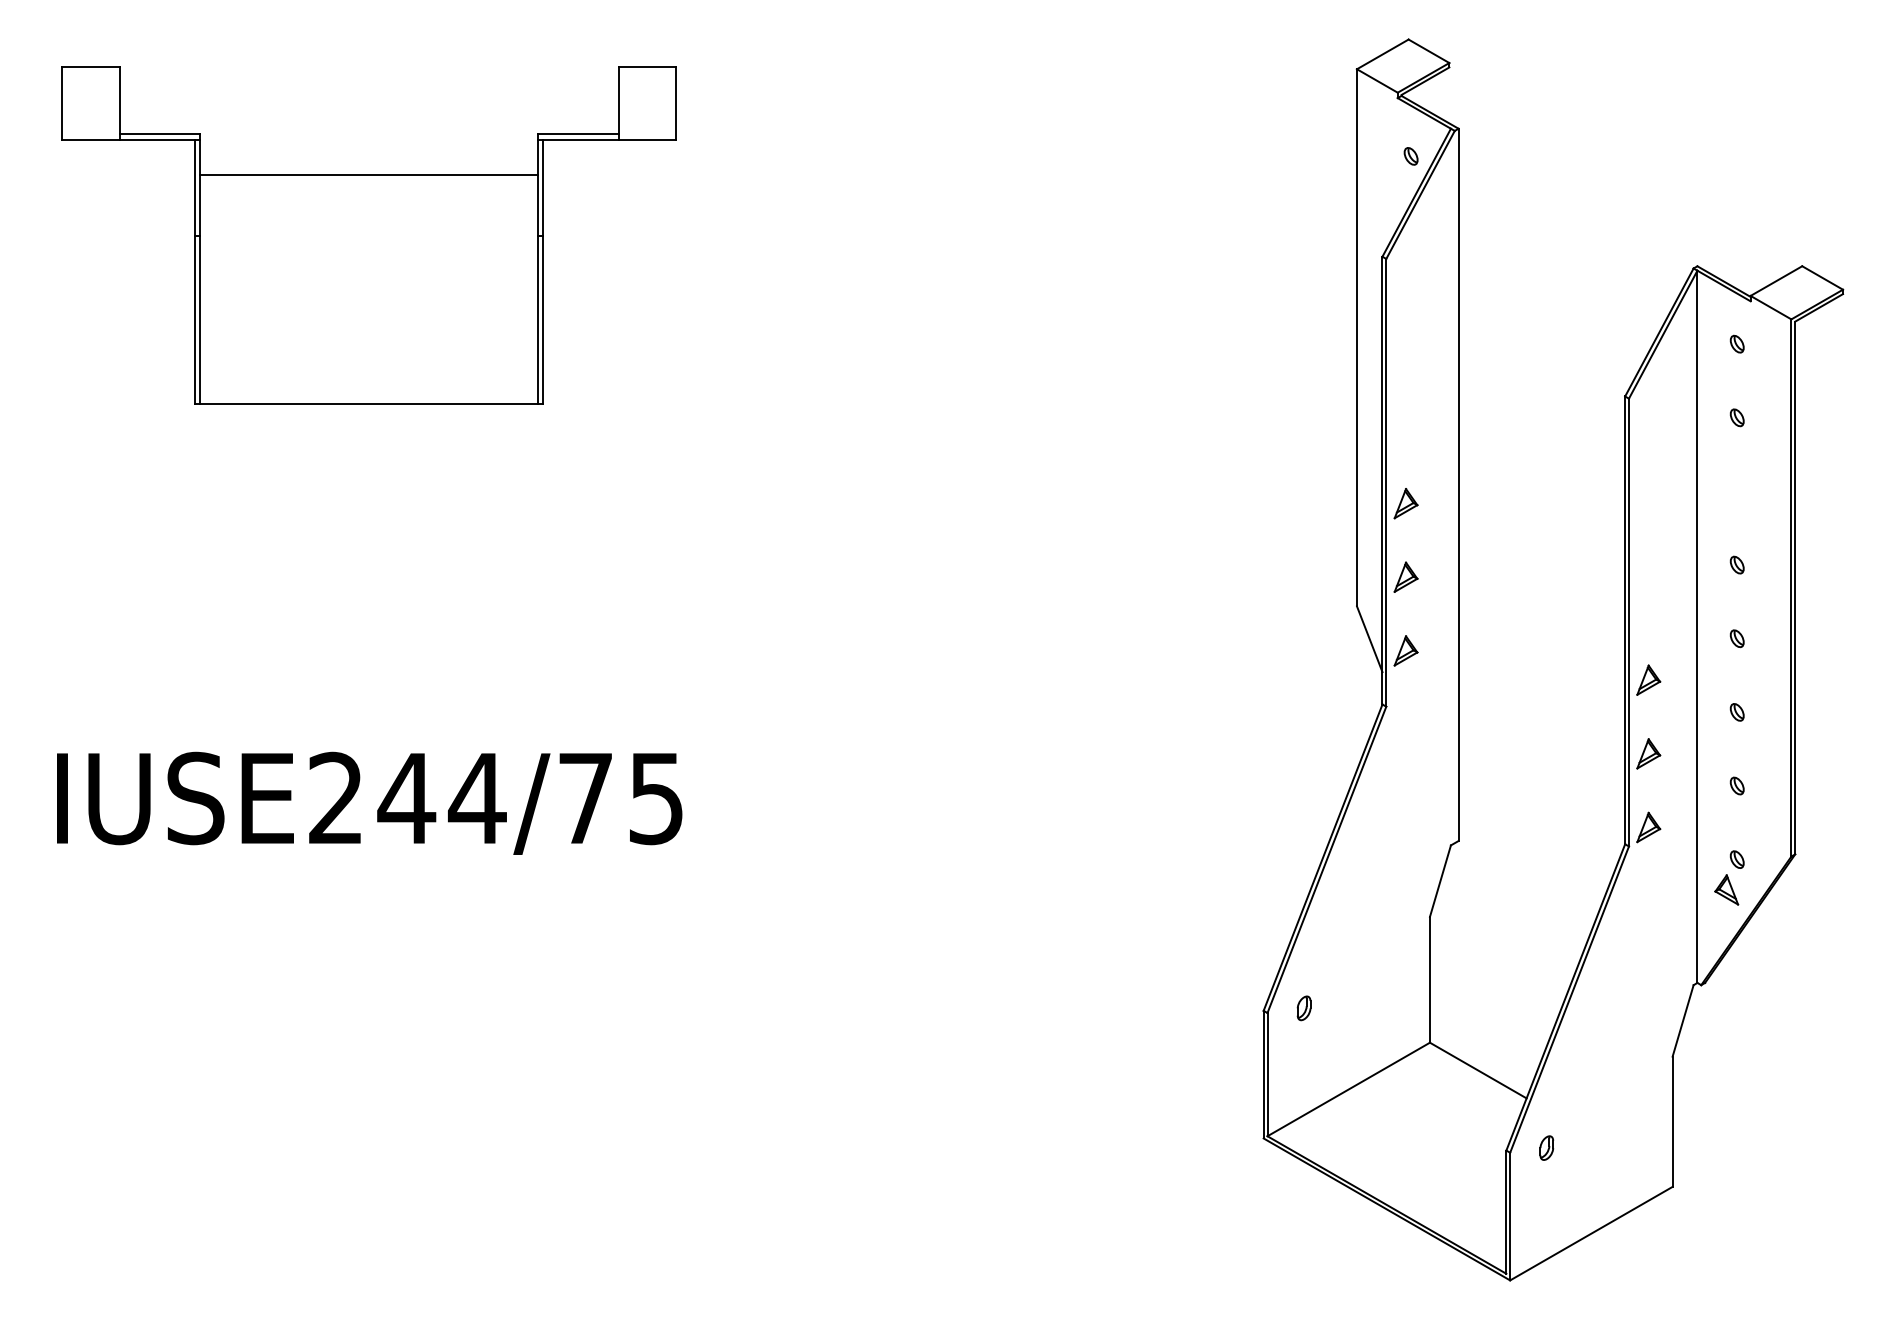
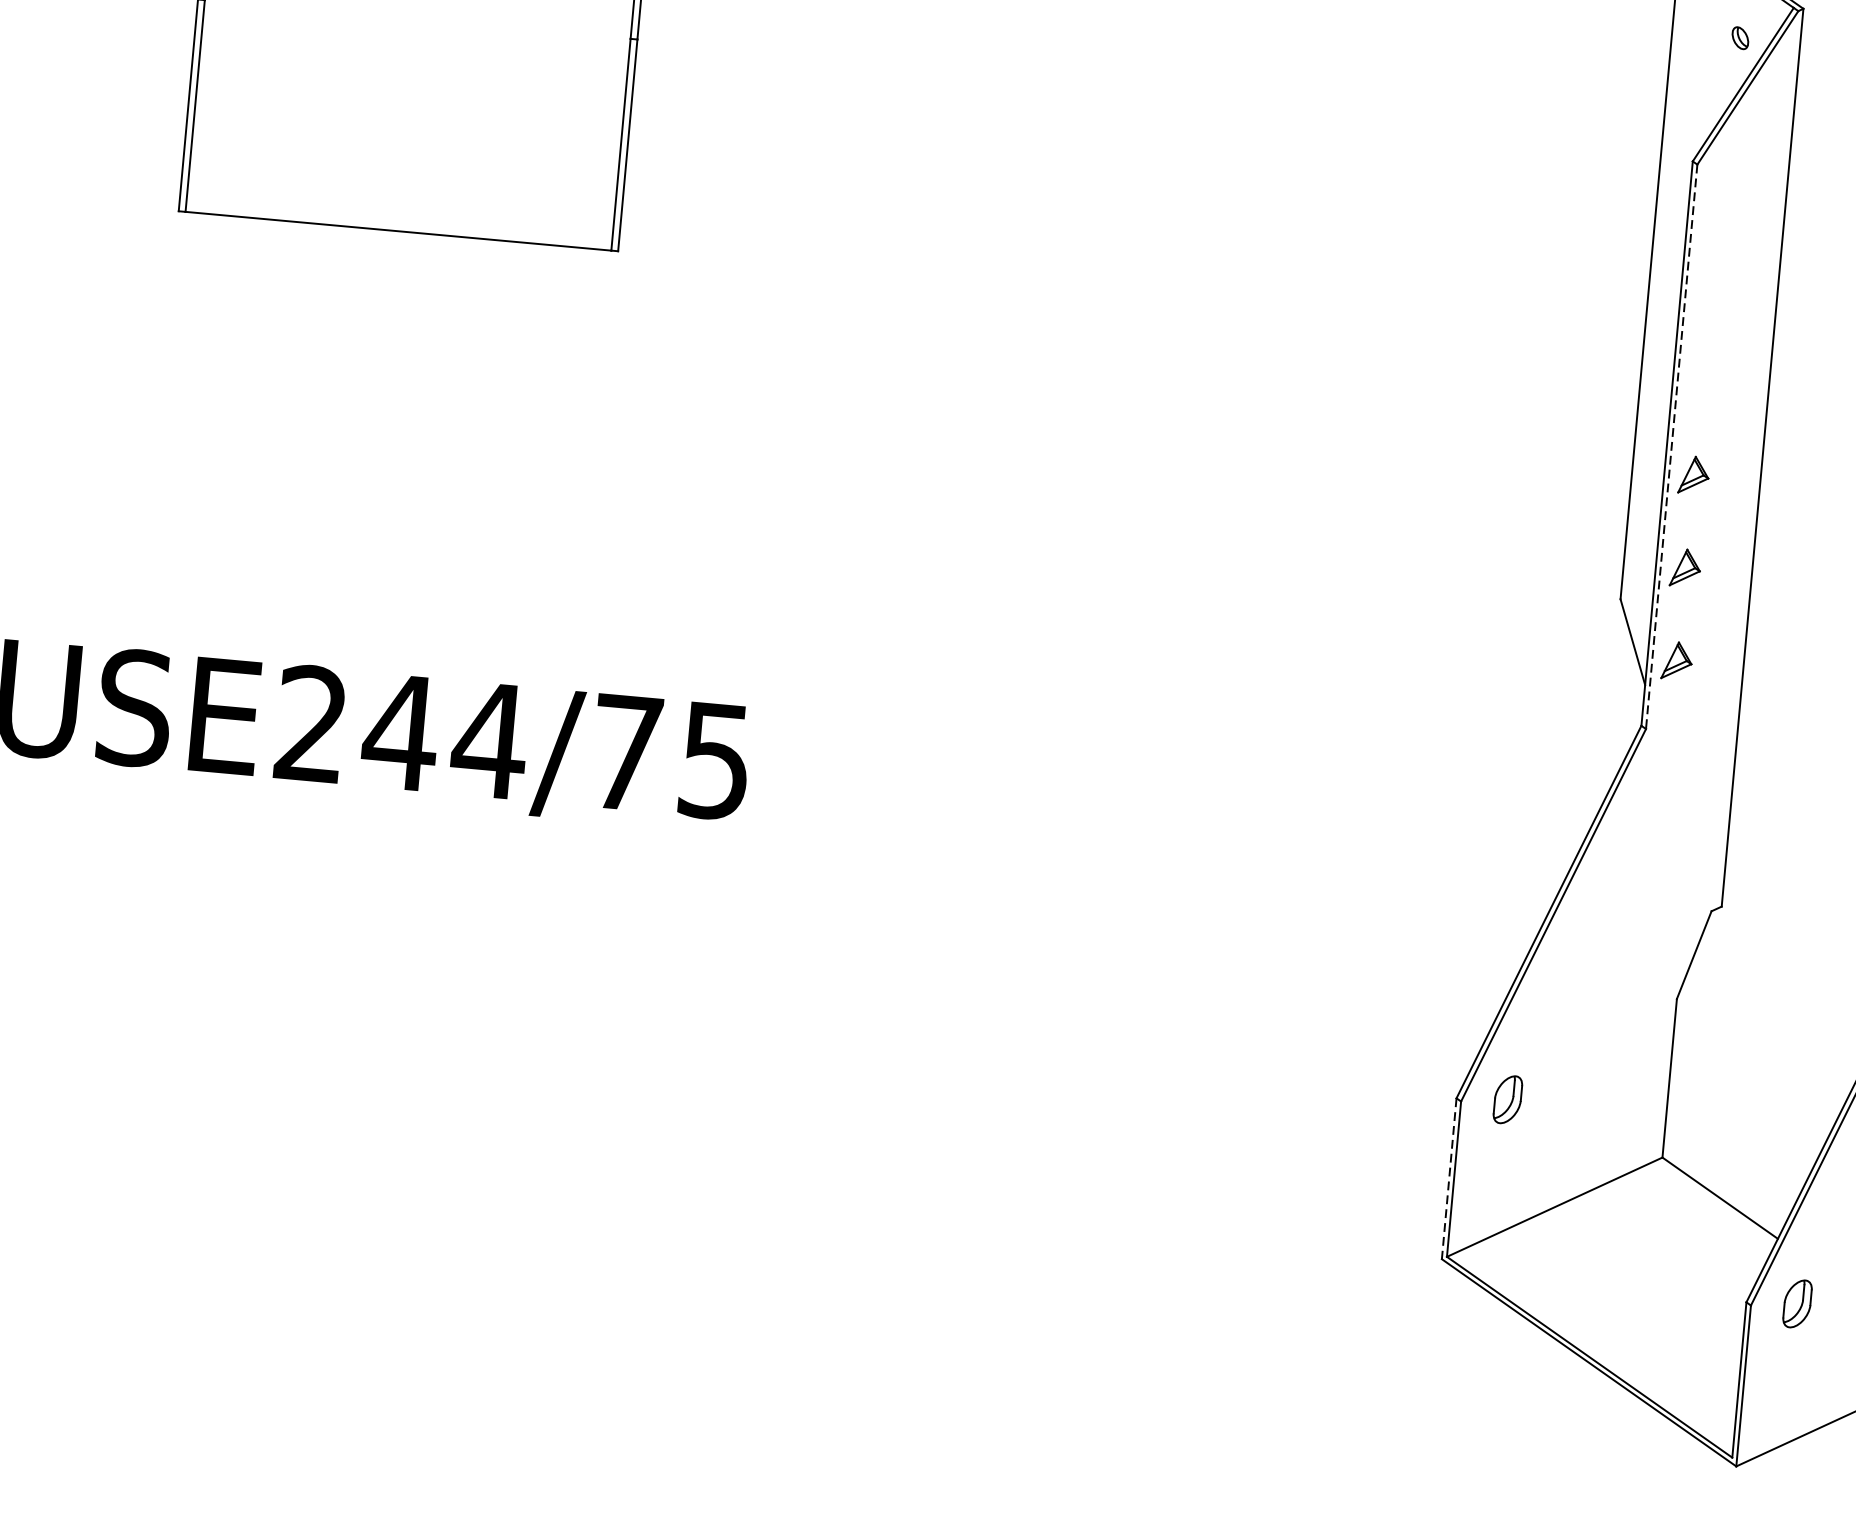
line: (1386, 482) -> (1671, 446), solid -> dashed
part: (1303, 1008) -> (1507, 1099), size x1.6
line: (1263, 1074) -> (1449, 1178), solid -> dashed
part: (1546, 1147) -> (1797, 1303), size x1.6

